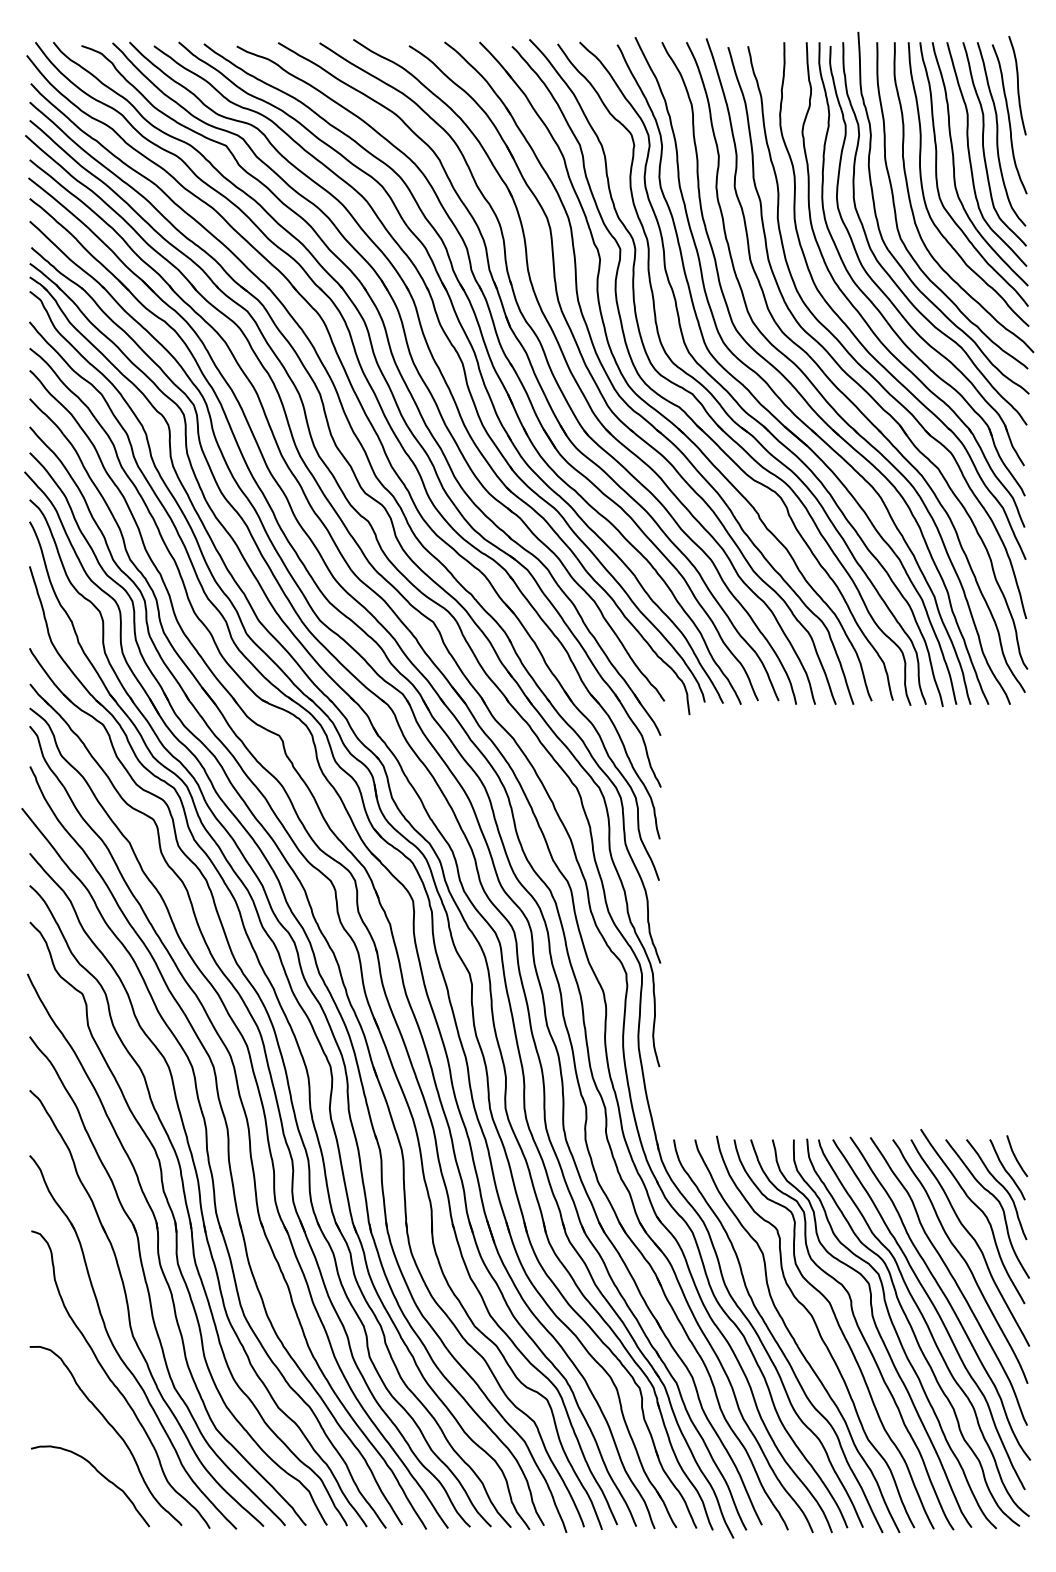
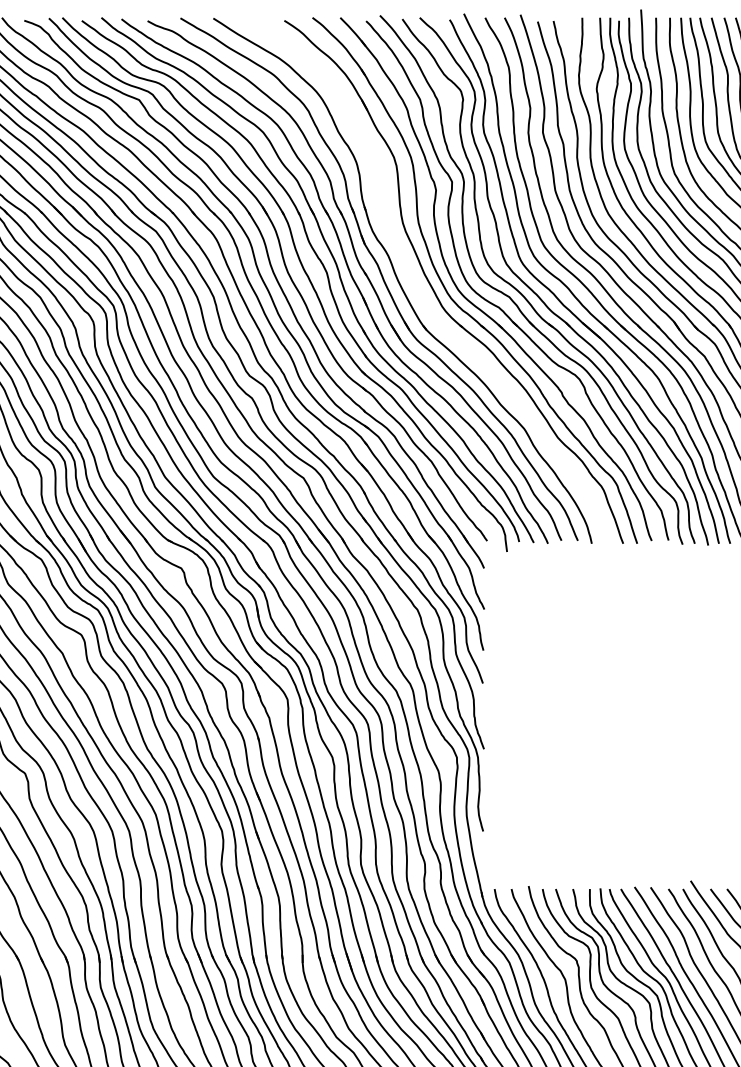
part: (574, 376) -> (415, 283), removed

